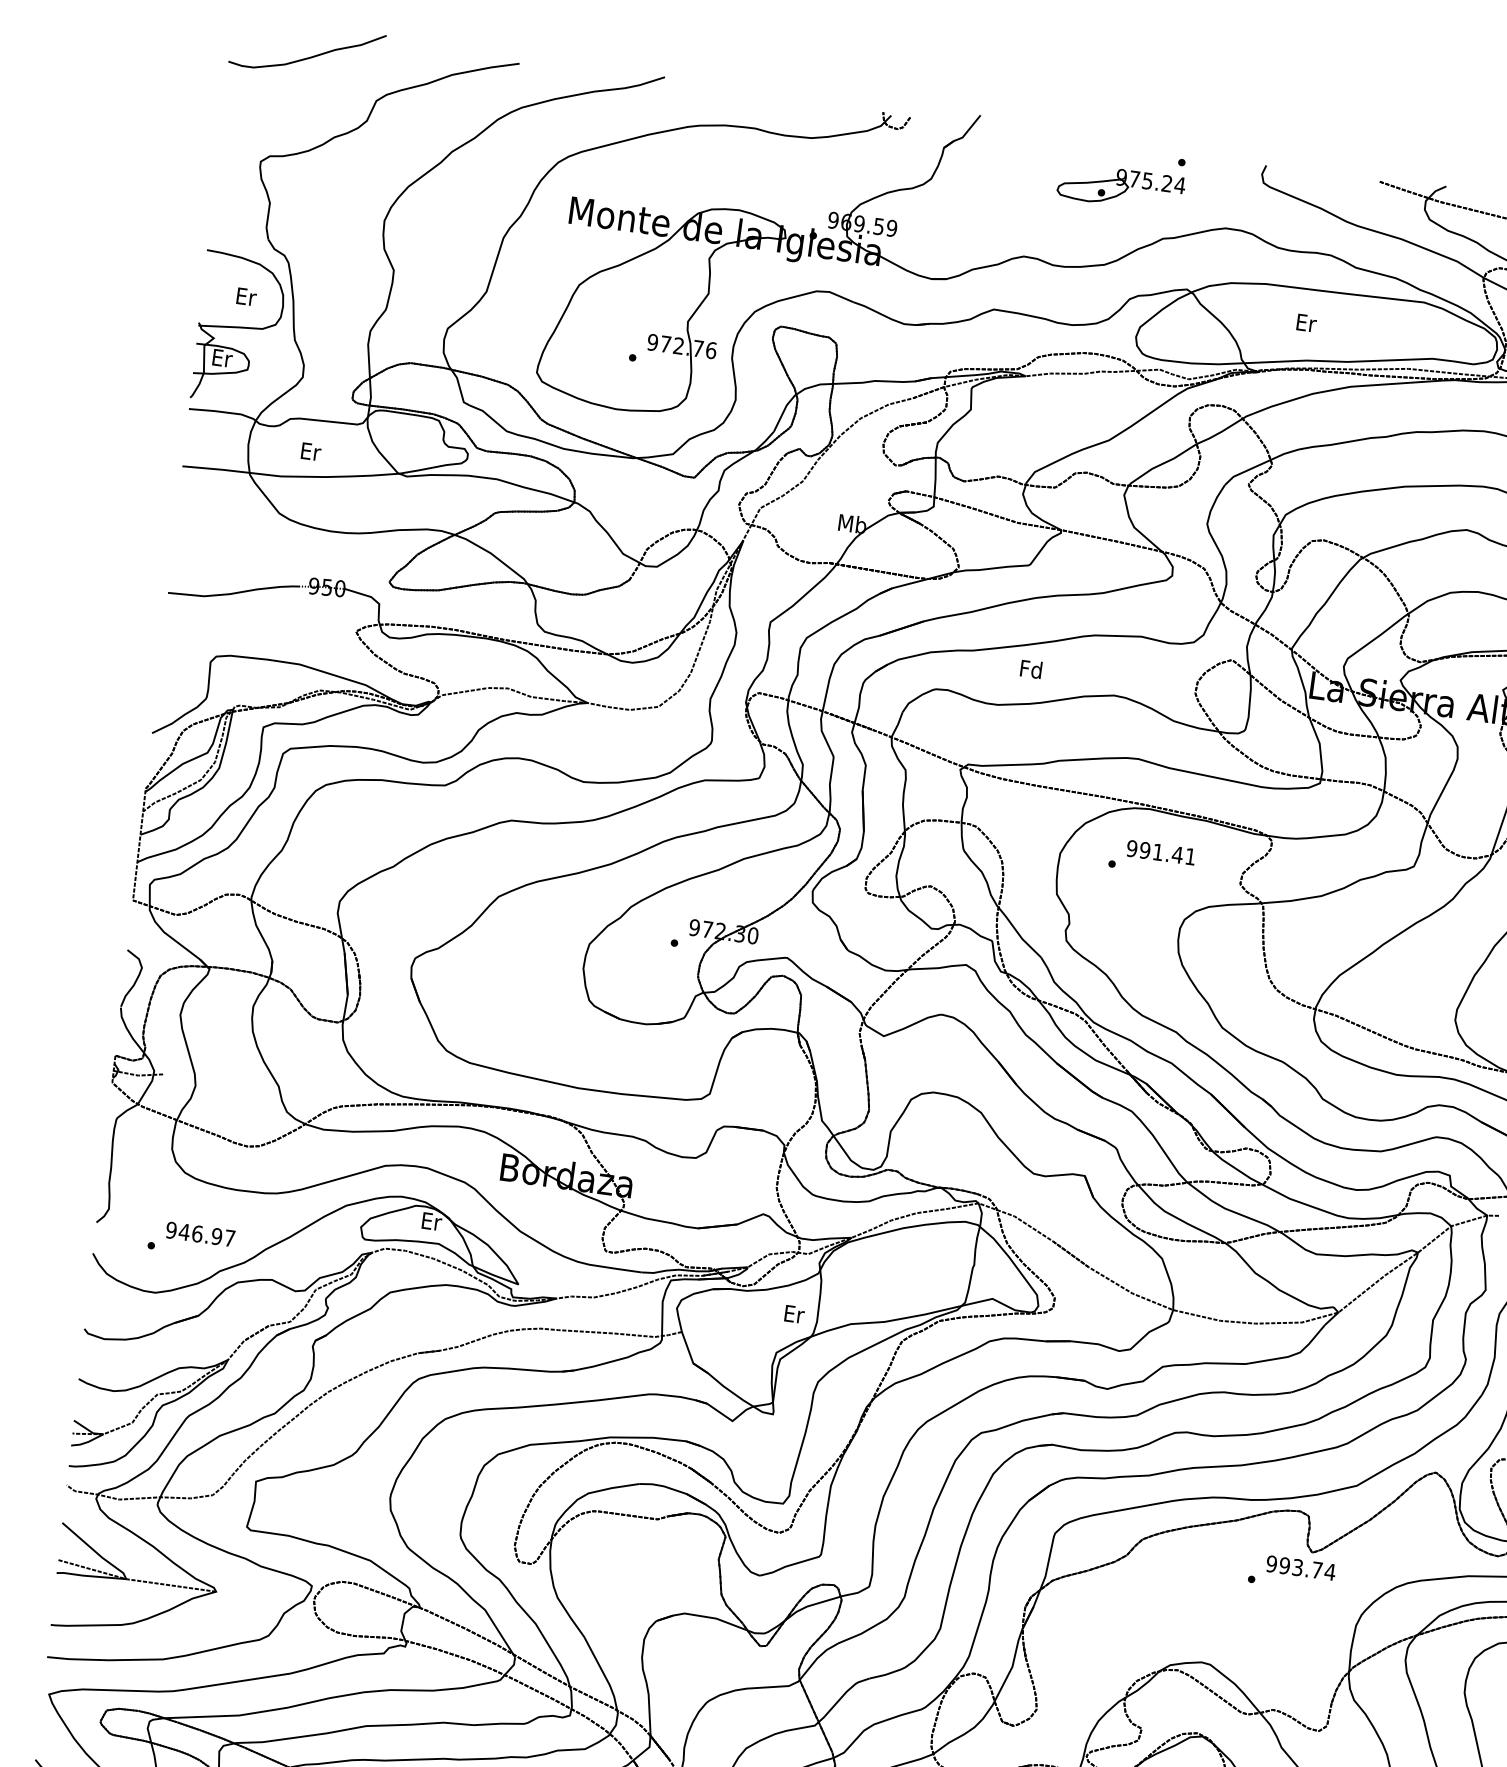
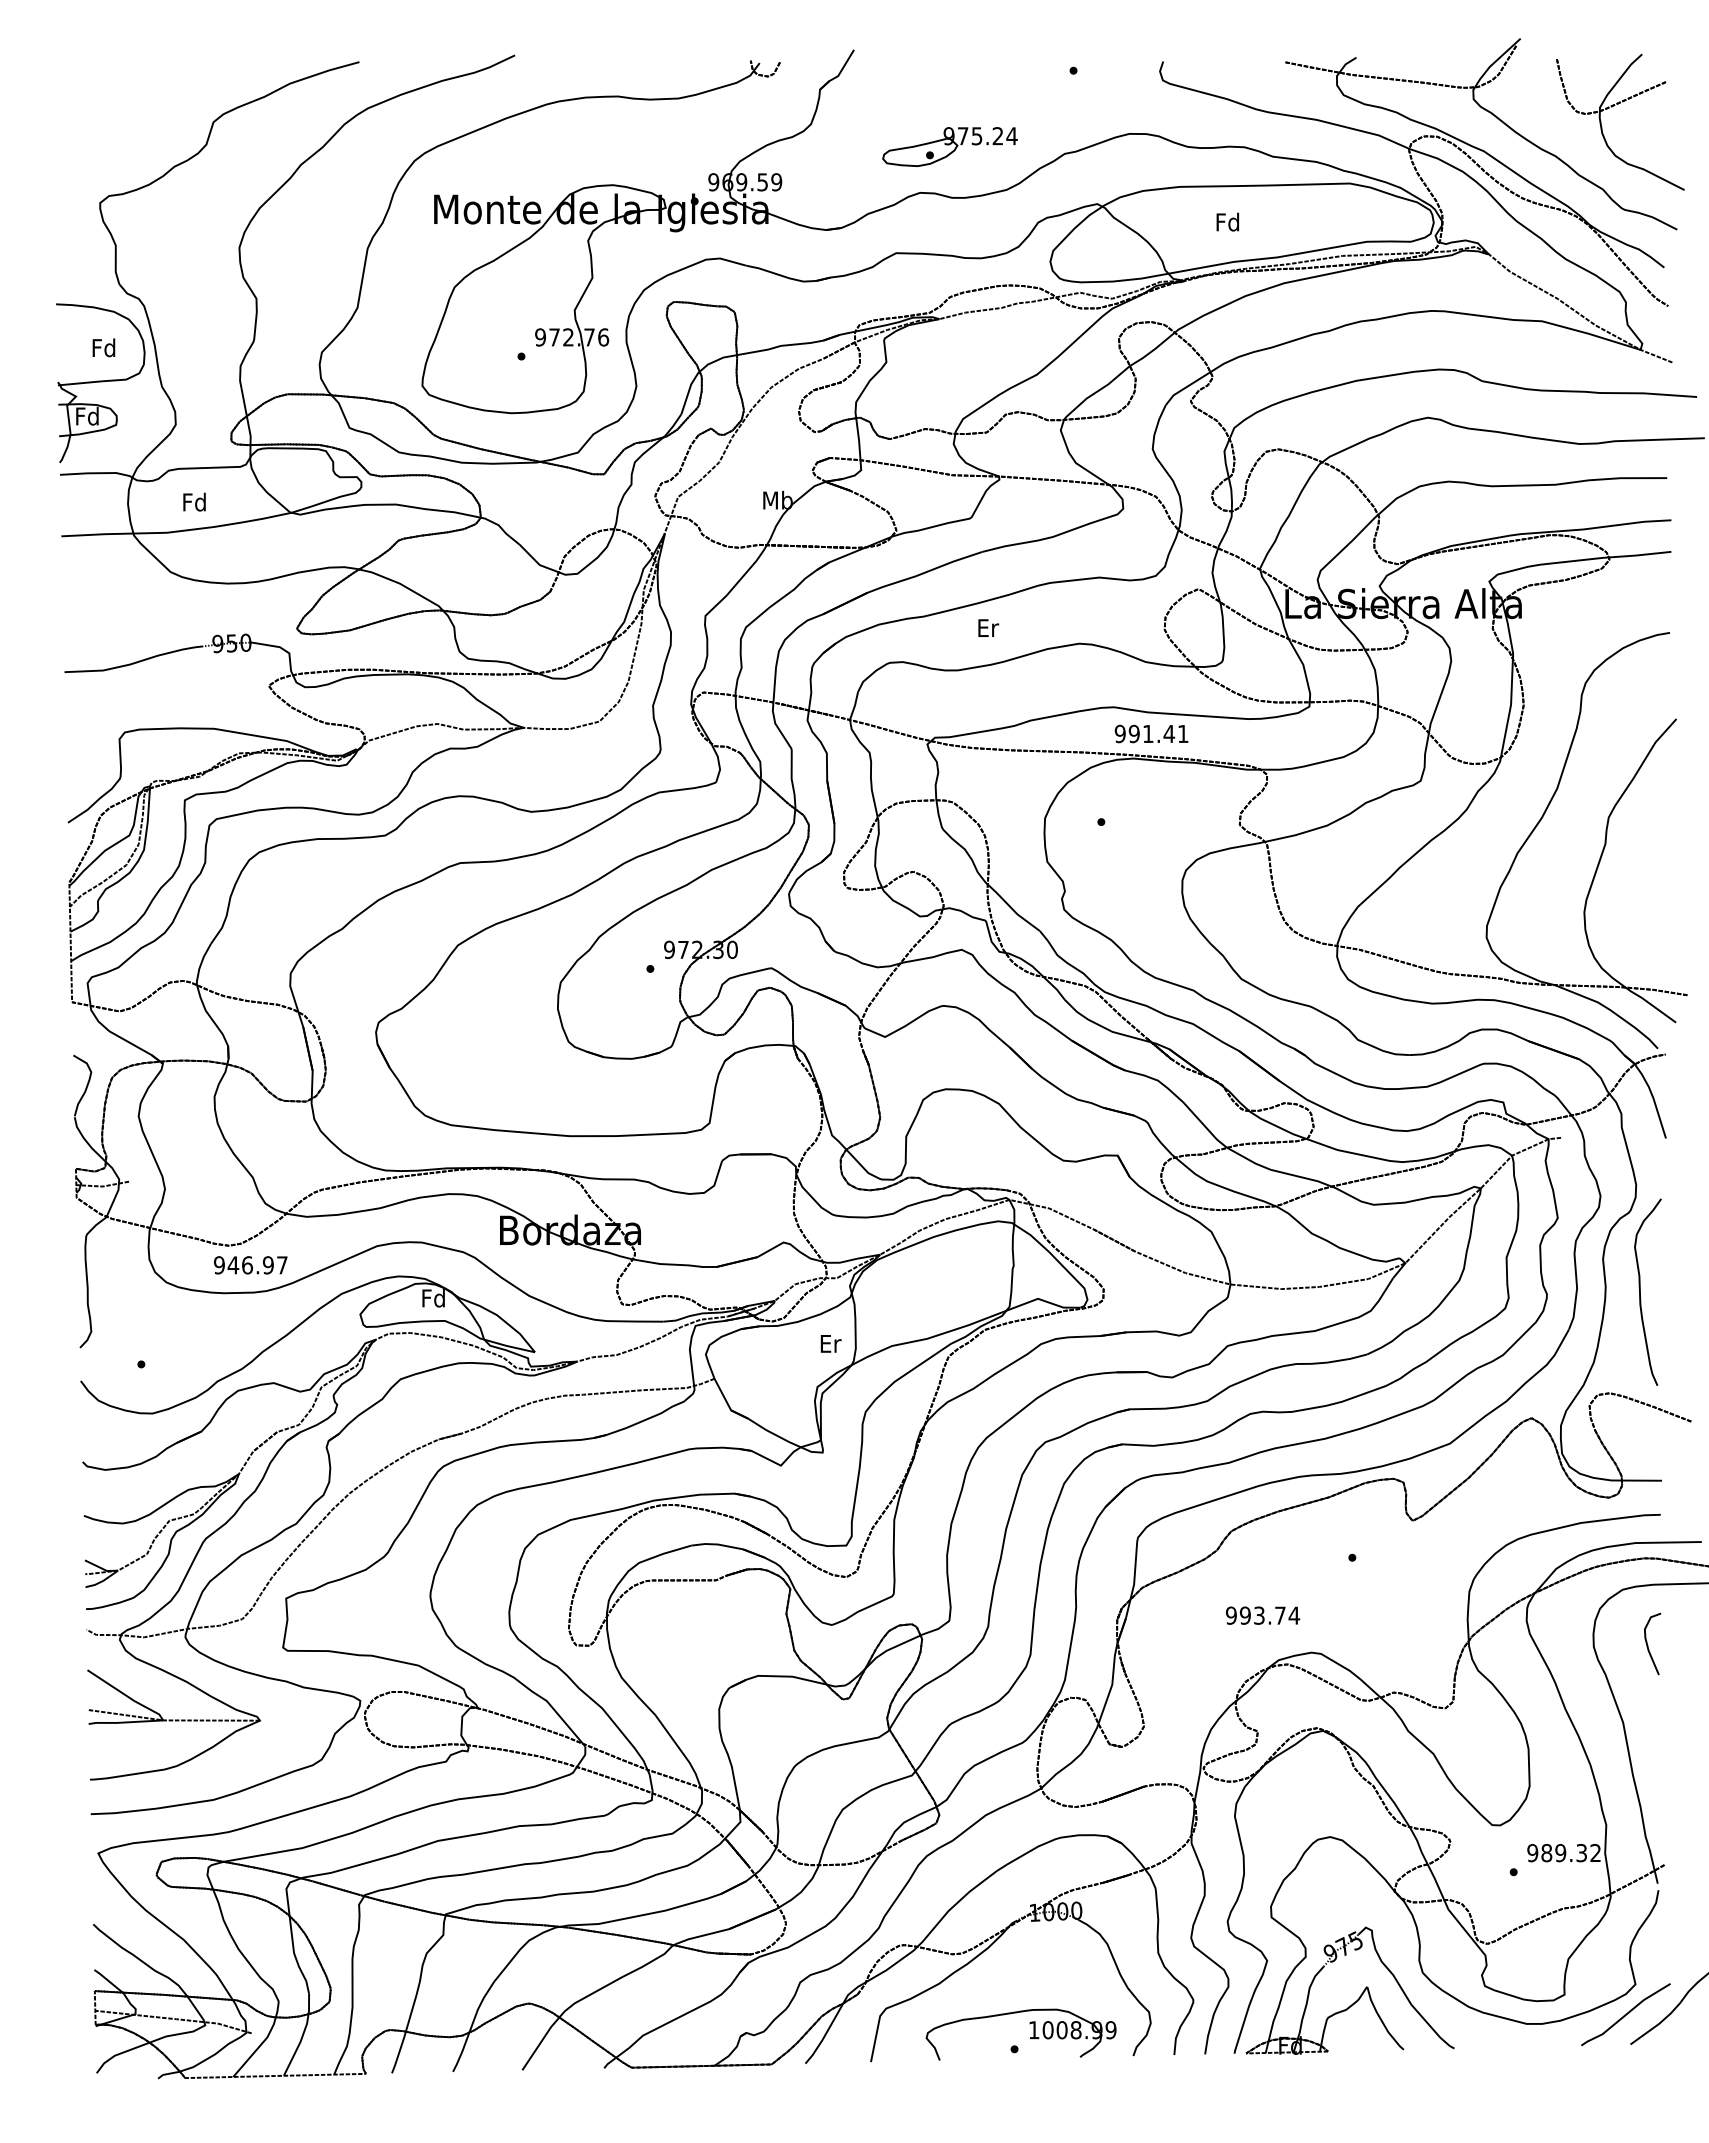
curve: (308, 56) -> (135, 85), removed
part: (1120, 187) -> (949, 146), moved
text: (245, 296) -> (103, 347), Er -> Fd
text: (1305, 322) -> (1227, 221), Er -> Fd
text: (222, 357) -> (87, 415), Er -> Fd
text: (310, 450) -> (194, 501), Er -> Fd
text: (1031, 668) -> (987, 627), Fd -> Er
text: (1161, 852) -> (1151, 733), moved
text: (431, 1221) -> (433, 1298), Er -> Fd
text: (200, 1234) -> (250, 1265), moved
text: (1301, 1568) -> (1263, 1615), moved

